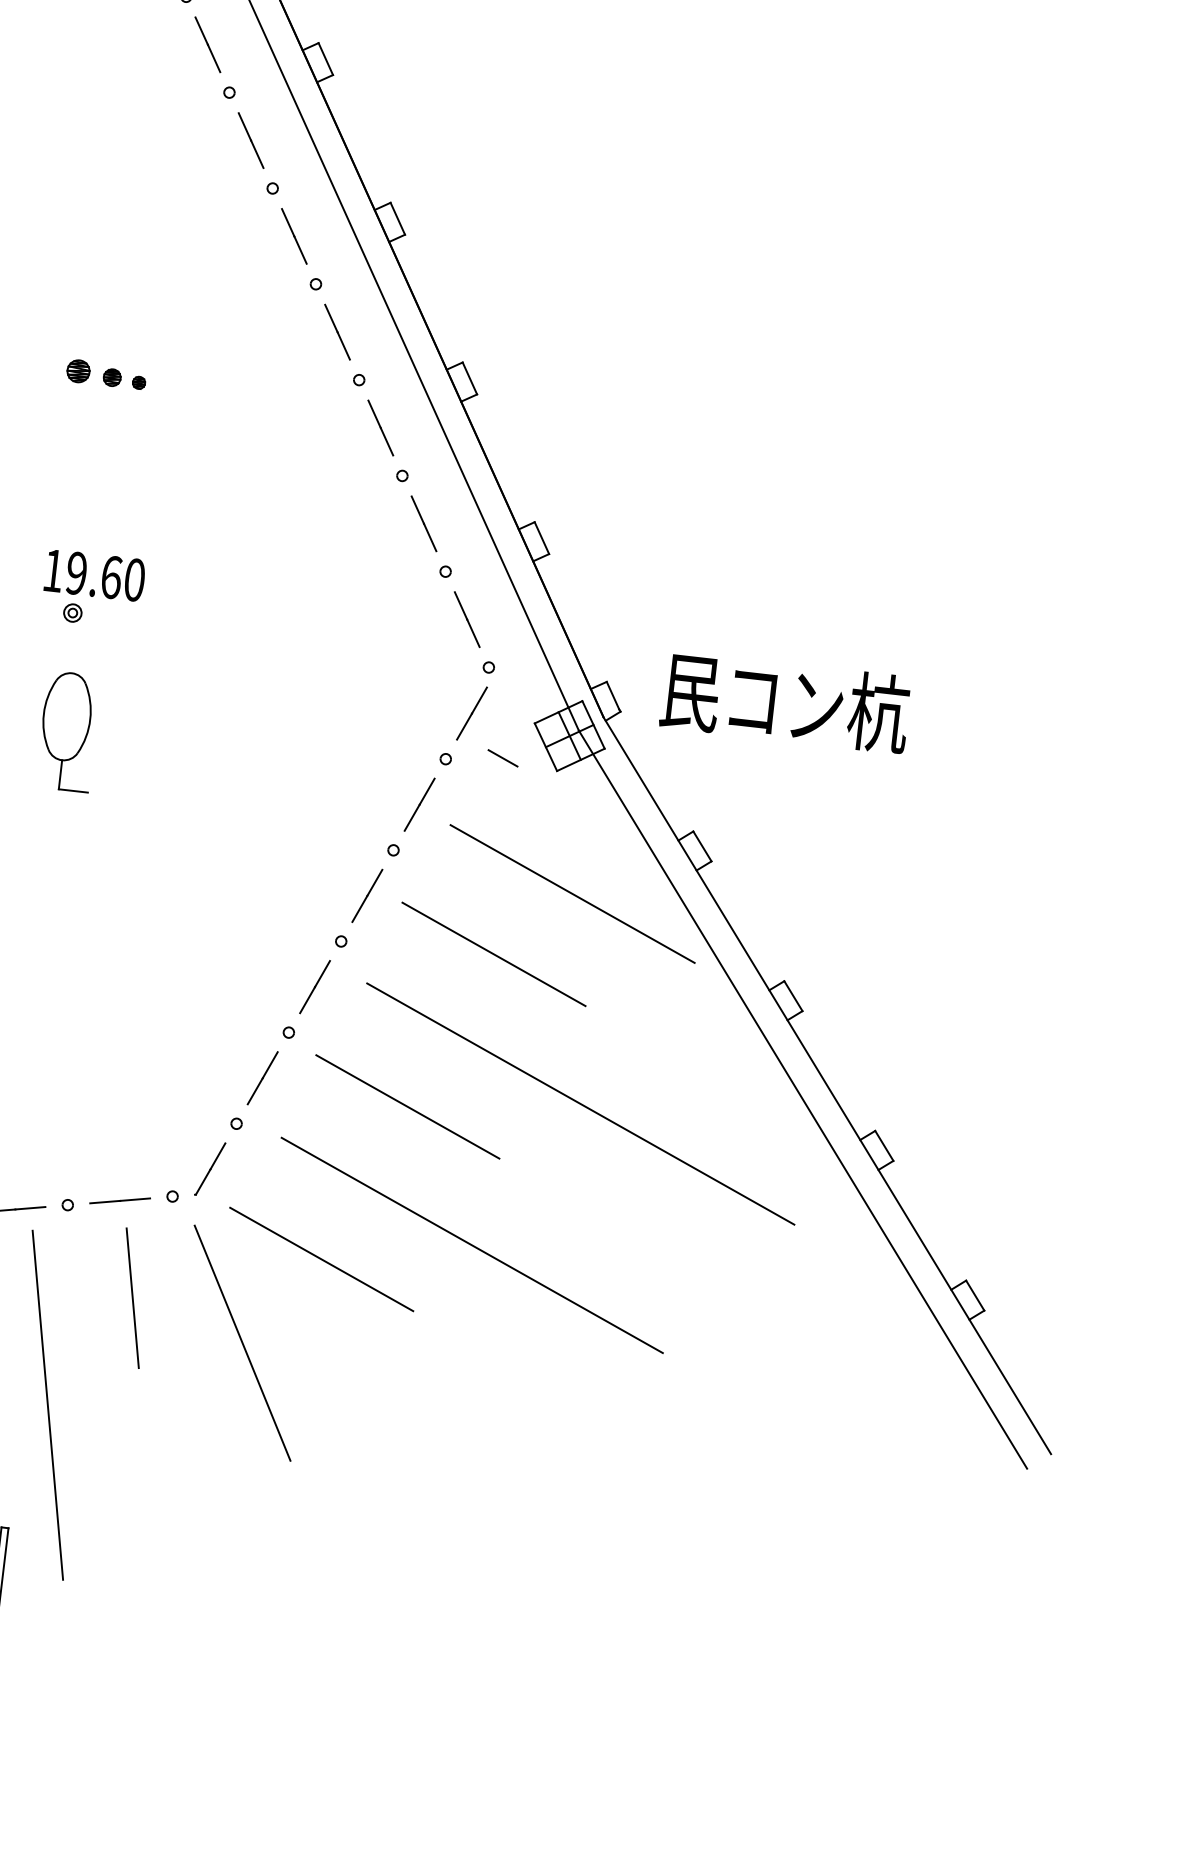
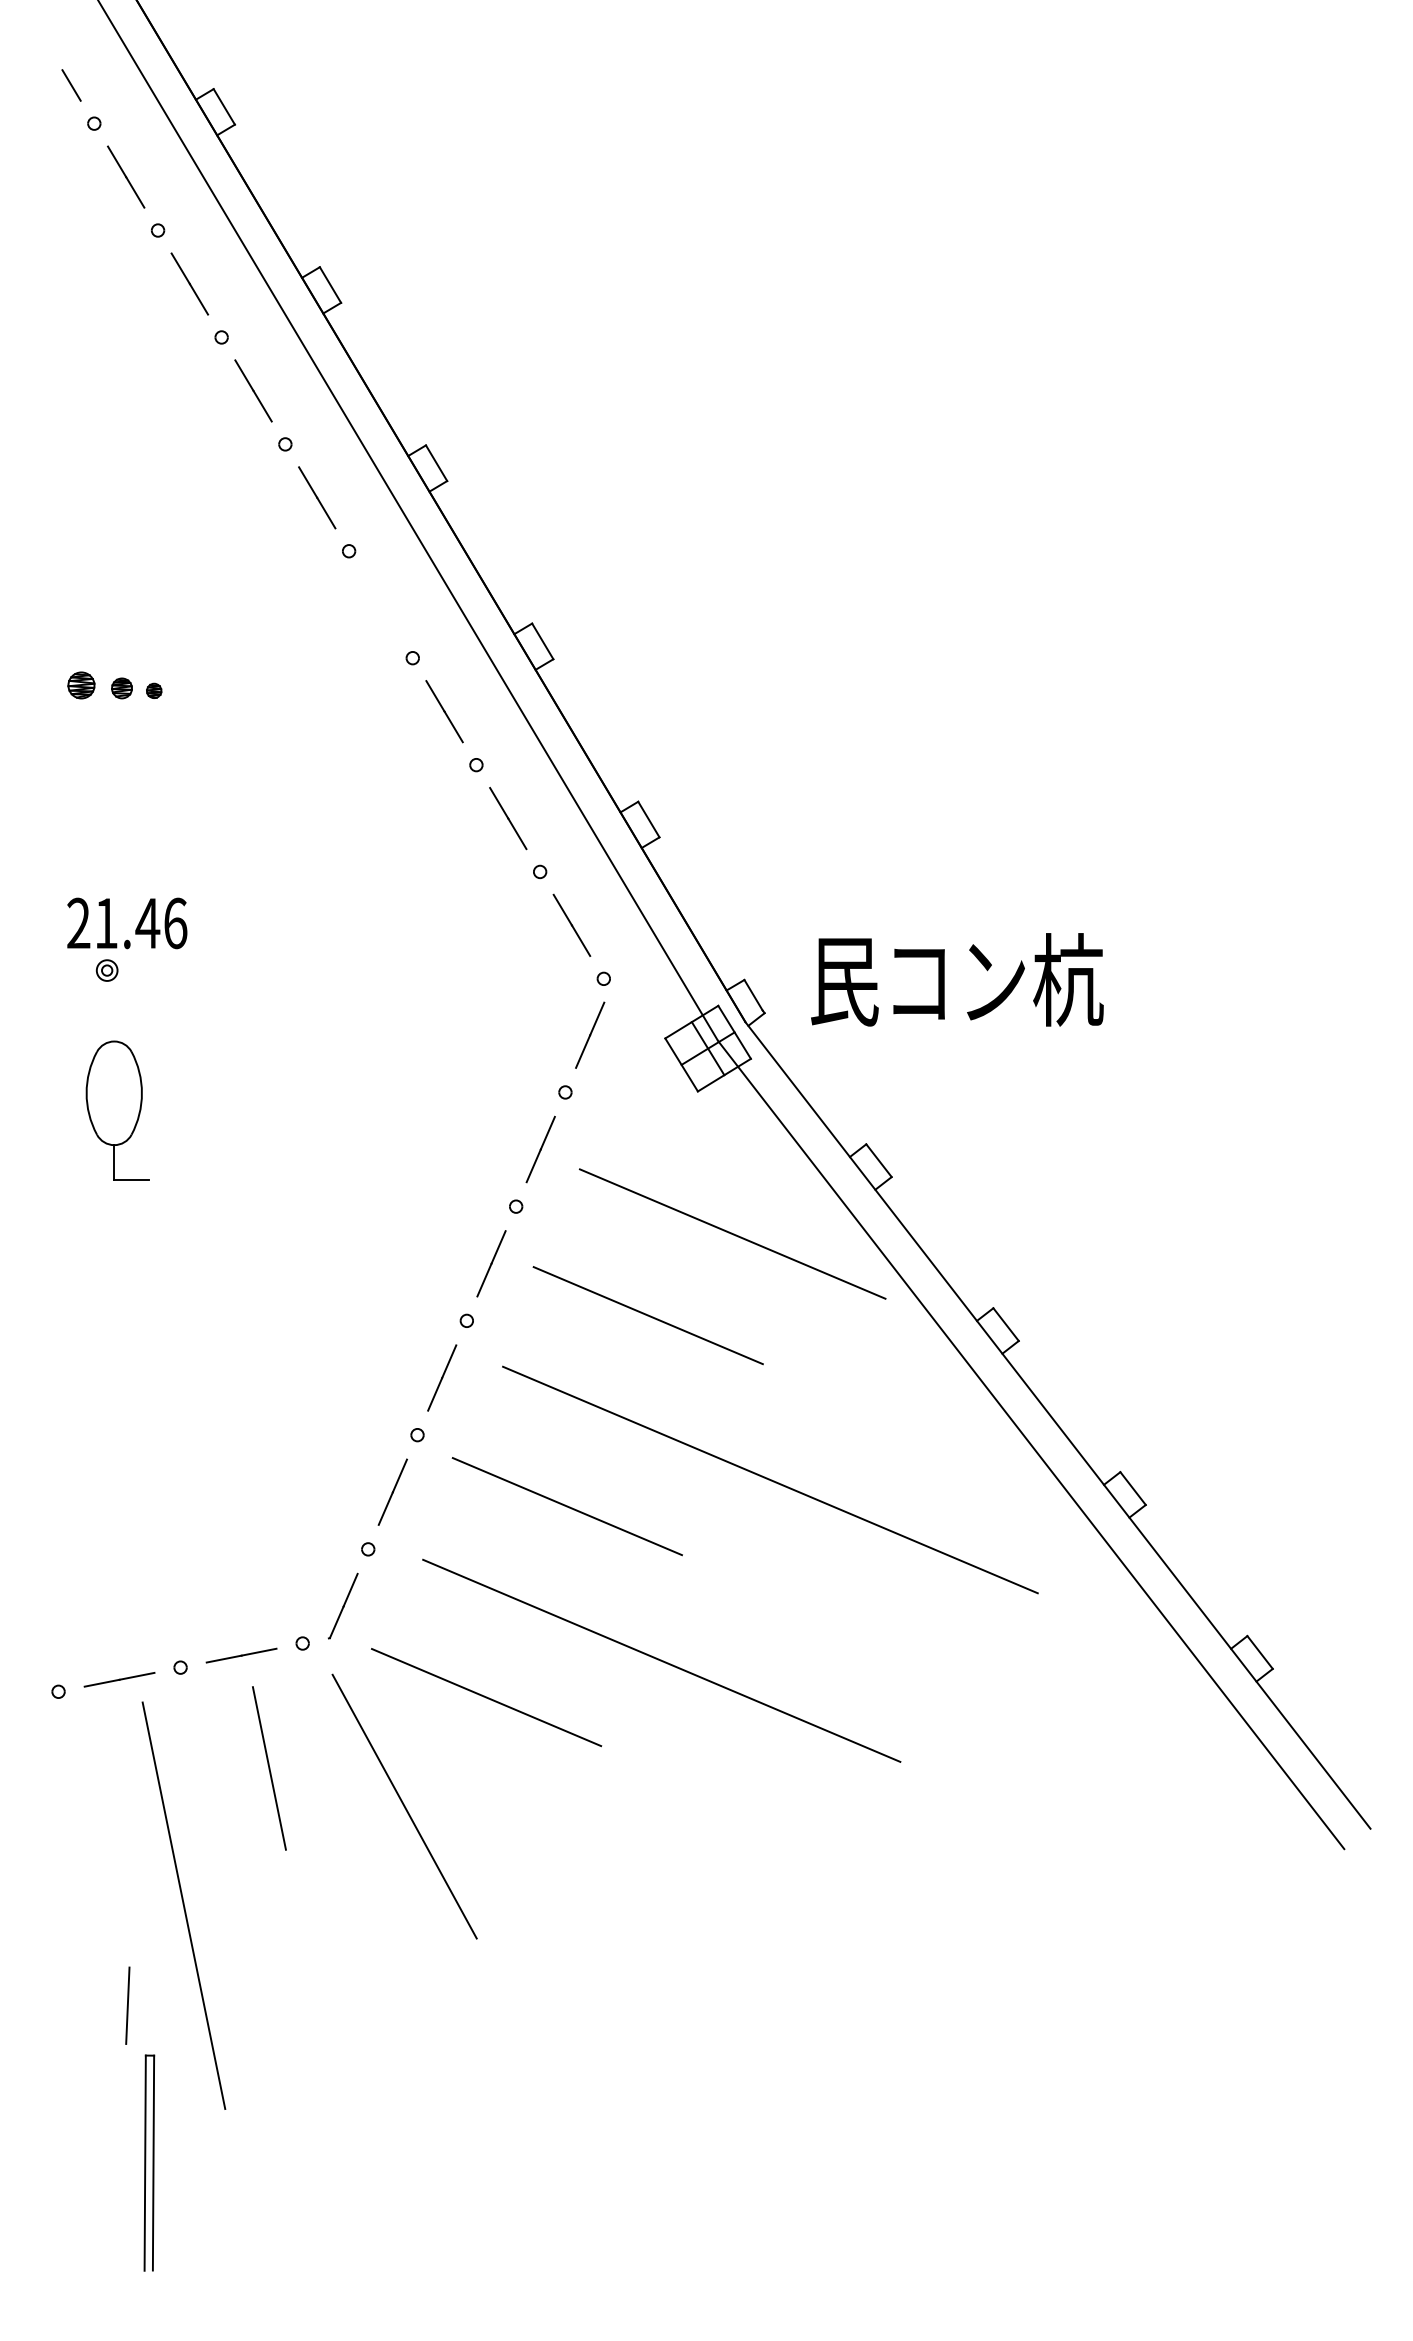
line: (337, 331) -> (380, 604), removed
text: (94, 575) -> (127, 923), 19.60 -> 21.46
line: (502, 758) -> (632, 1083), removed

